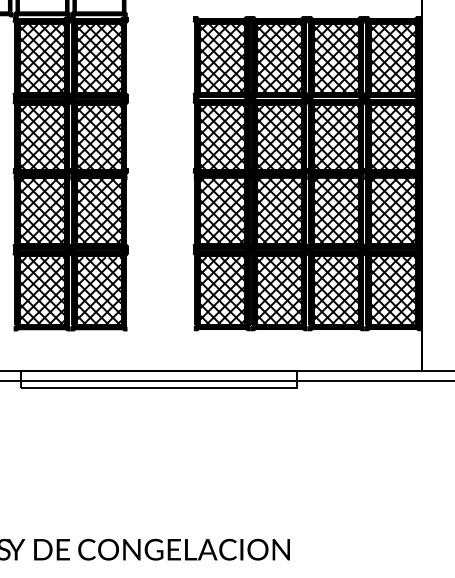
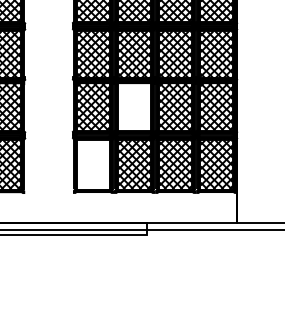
hatch: (279, 209) -> (134, 106), removed
hatch: (222, 290) -> (93, 164), removed

